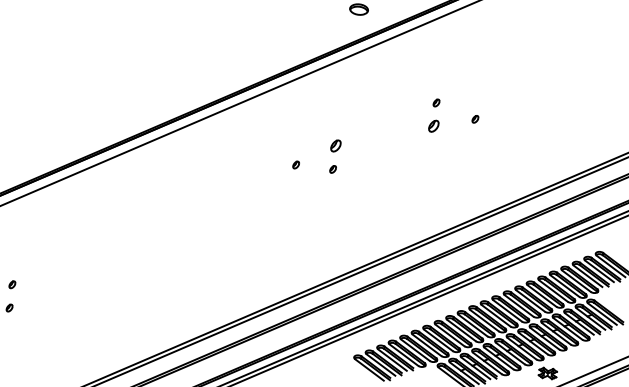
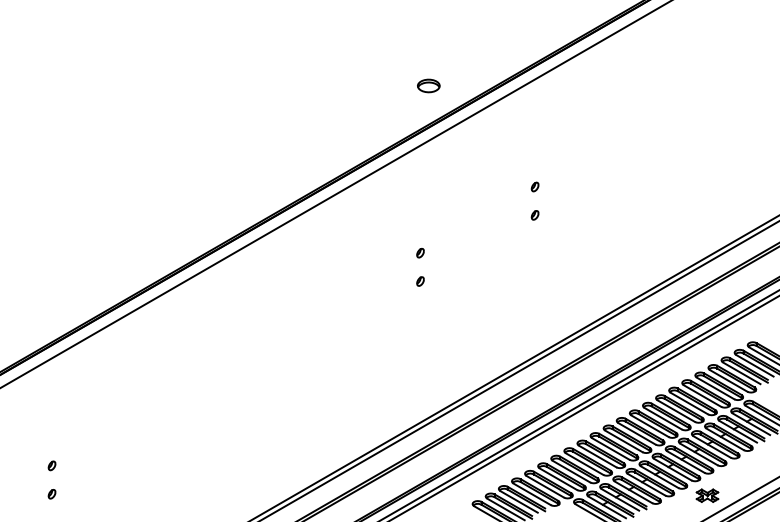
part: (474, 118) -> (583, 200), removed
part: (433, 126) -> (534, 215), size x0.62
part: (335, 146) -> (420, 253), size x0.62
part: (296, 165) -> (375, 281), removed

